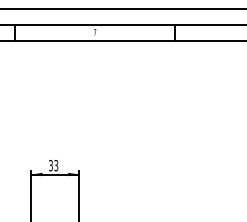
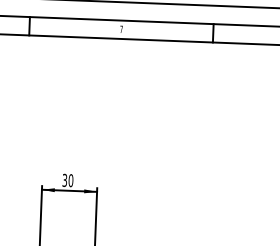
text: (56, 165) -> (71, 180), 33 -> 30

